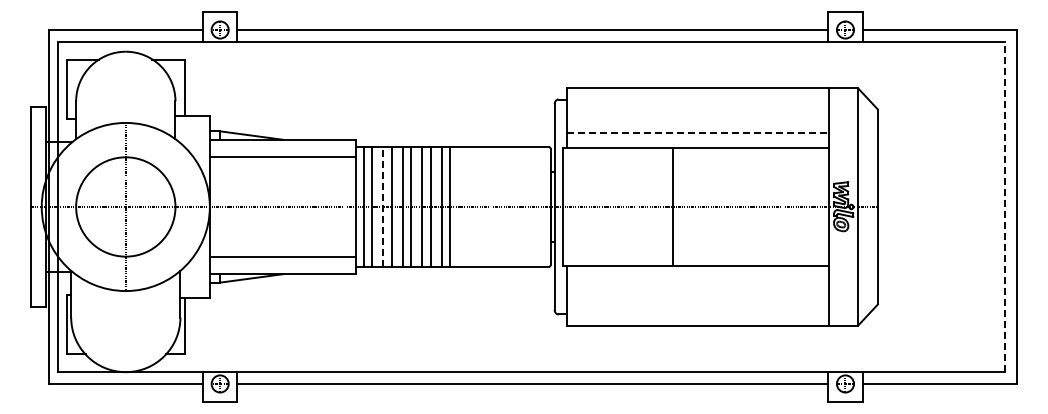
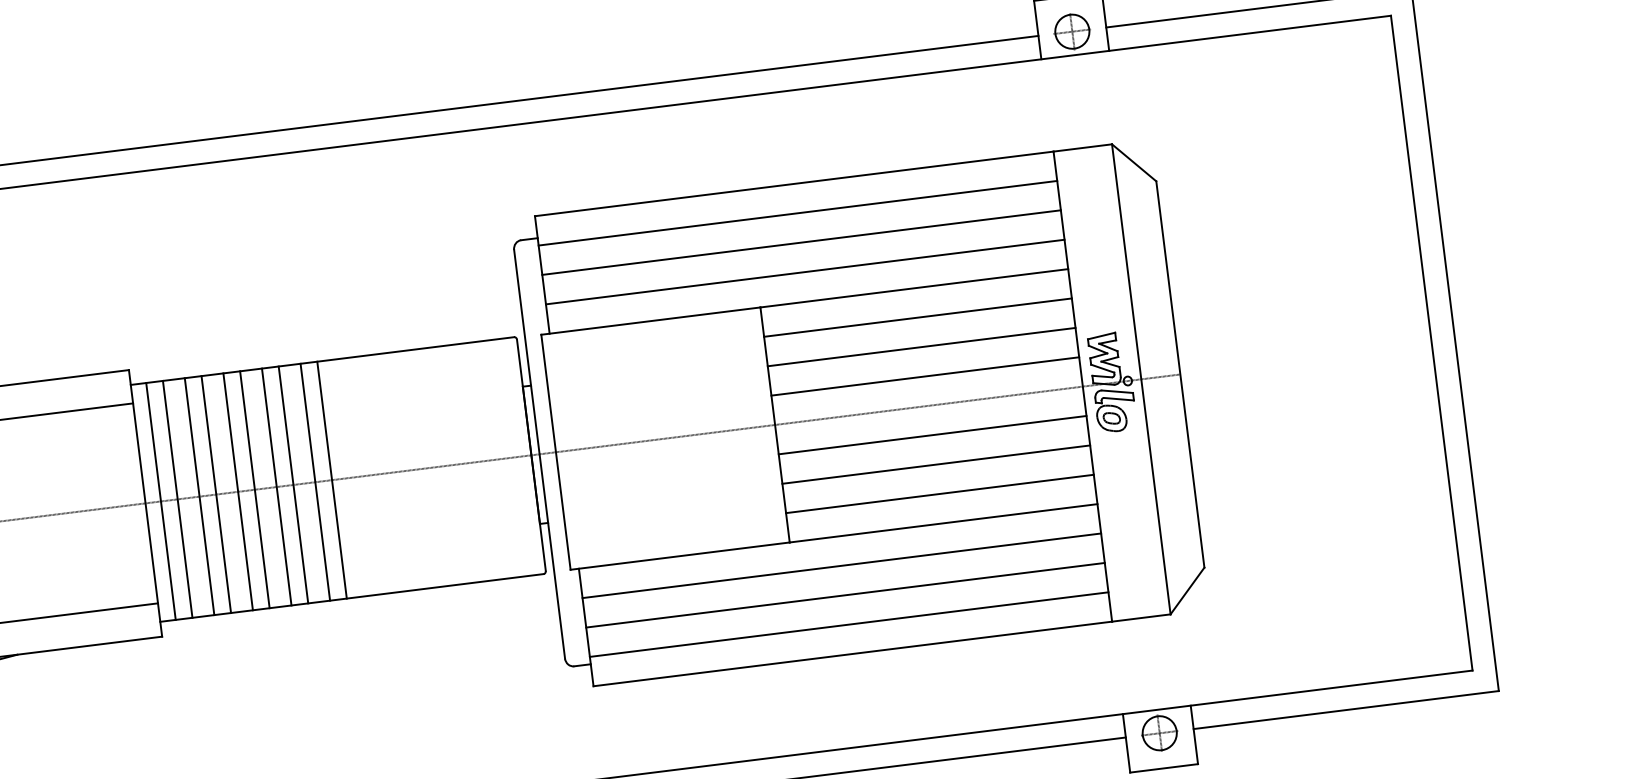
line: (697, 103) -> (797, 213), added
line: (697, 118) -> (800, 243), added
line: (697, 132) -> (804, 271), dashed -> solid
line: (750, 162) -> (916, 317), added
line: (750, 177) -> (920, 347), added
line: (750, 192) -> (924, 377), added
line: (1004, 206) -> (1431, 342), dashed -> solid
line: (383, 207) -> (200, 497), dashed -> solid
line: (750, 221) -> (931, 434), added
line: (750, 236) -> (935, 464), added
line: (750, 251) -> (938, 494), added
line: (697, 281) -> (841, 566), added
line: (697, 295) -> (844, 594), added
line: (697, 310) -> (848, 624), added

